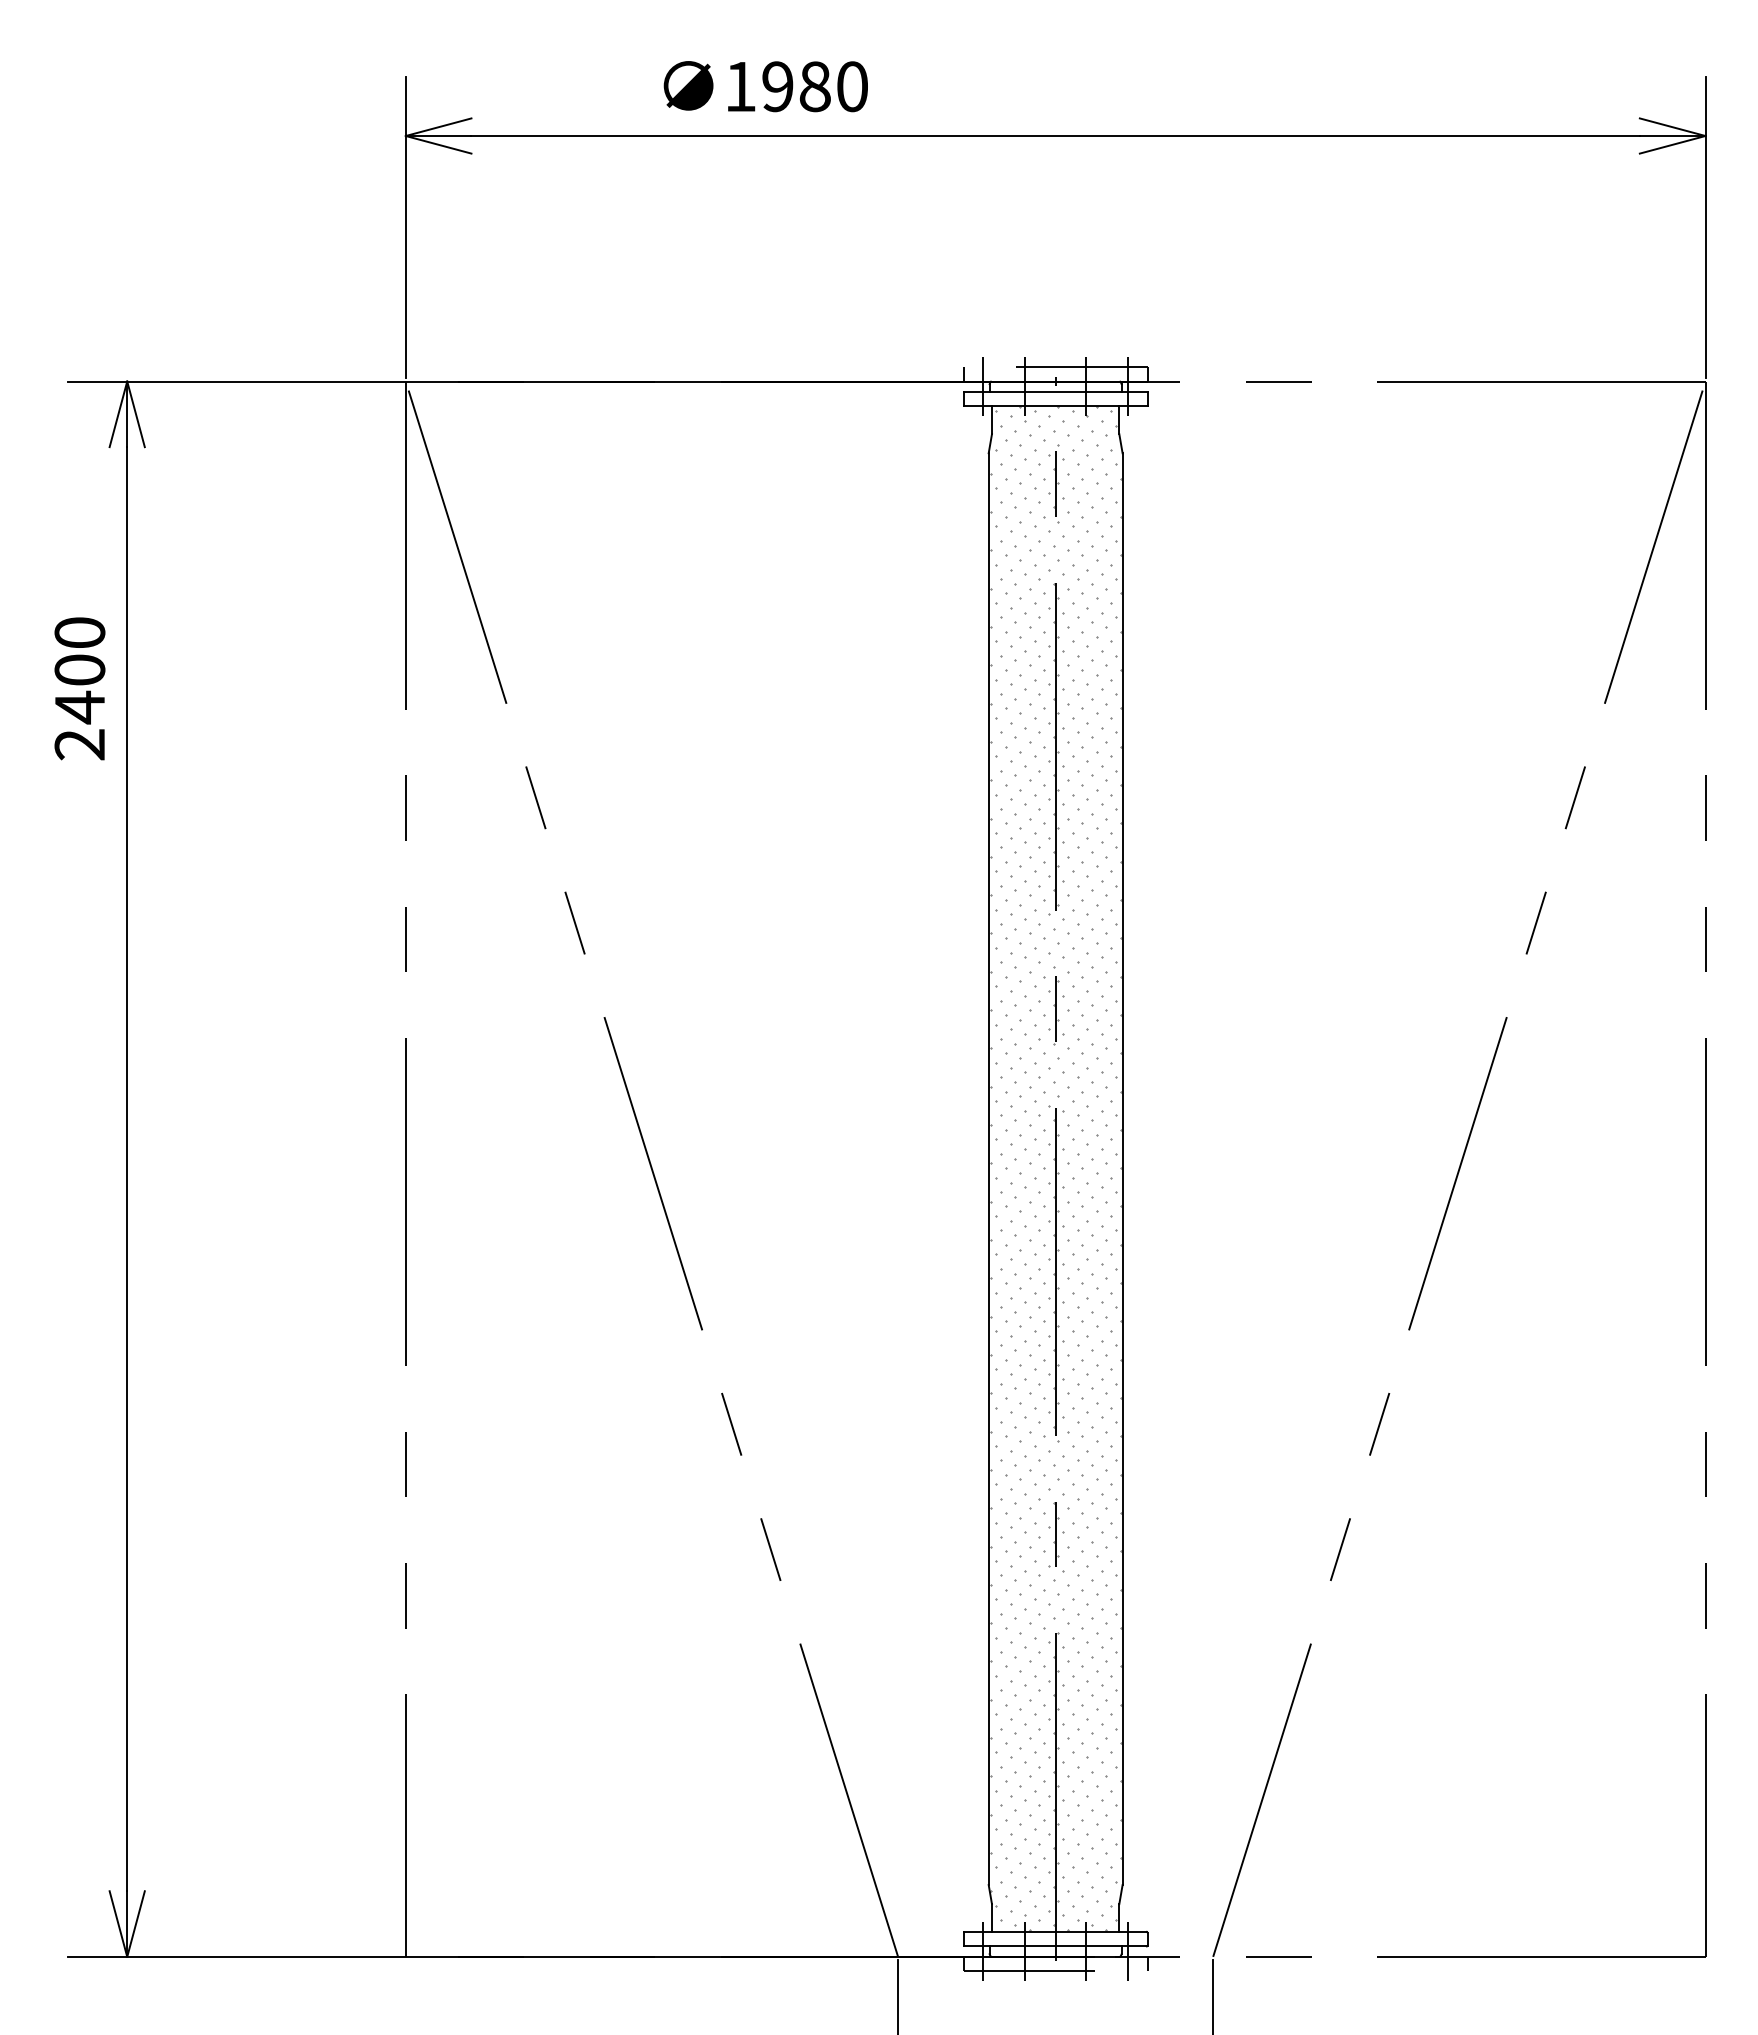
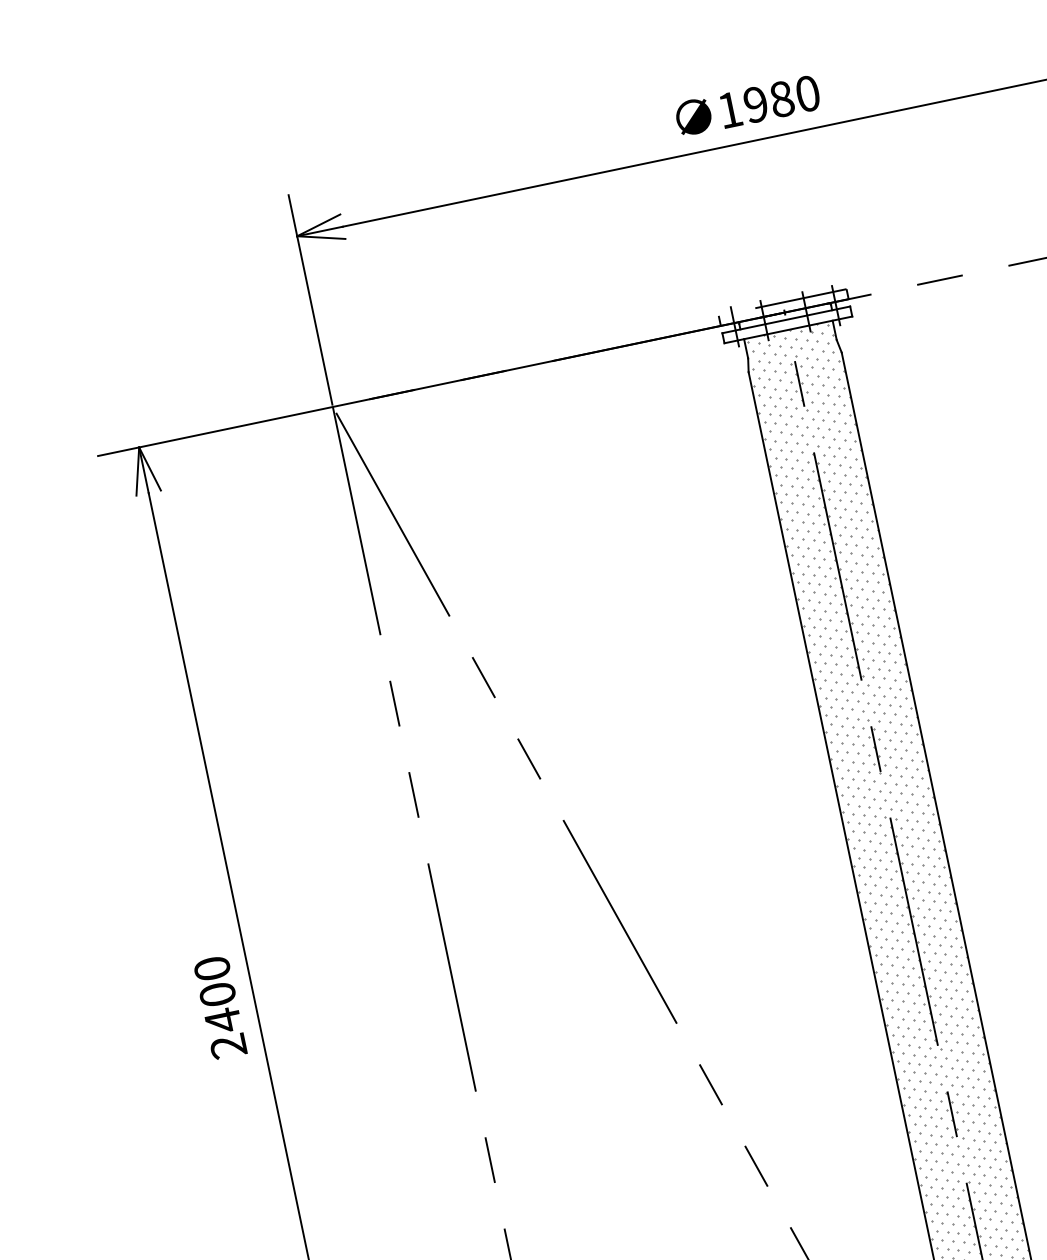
text: (765, 86) -> (747, 106), moved
text: (79, 688) -> (220, 1007), moved

